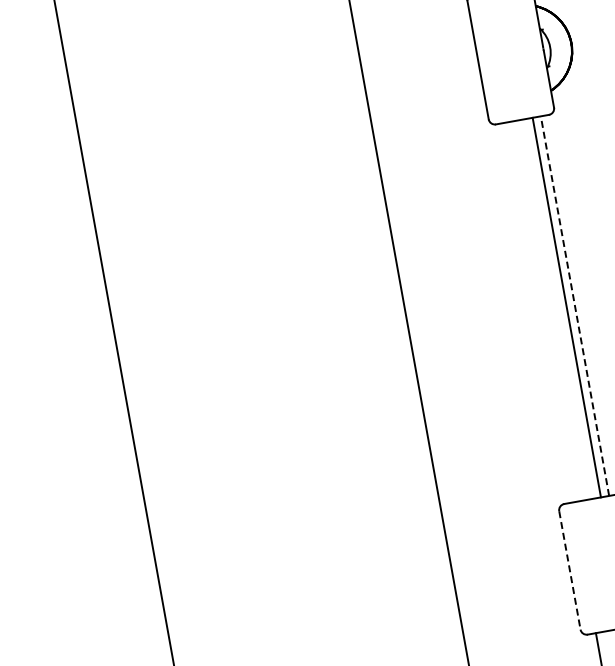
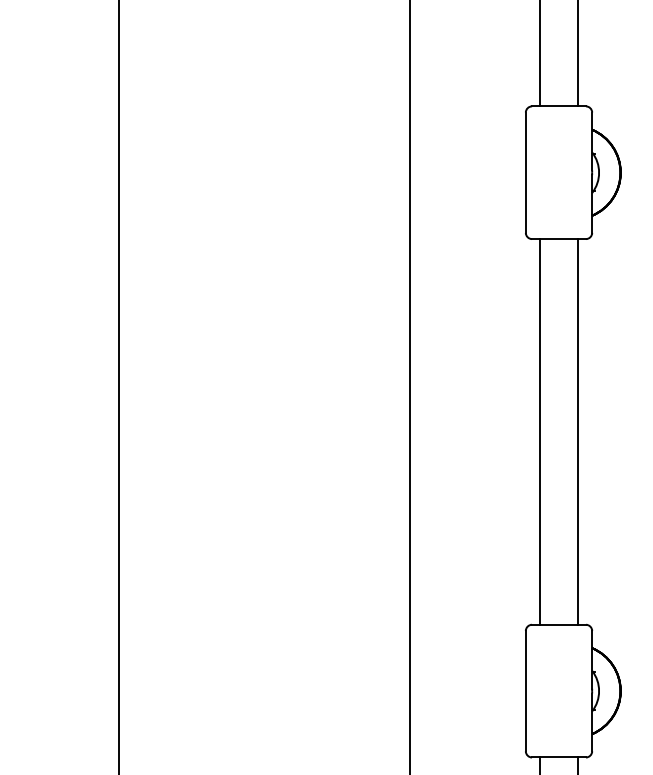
line: (574, 305) -> (577, 431), dashed -> solid
line: (566, 307) -> (540, 431), moved
line: (569, 570) -> (525, 691), dashed -> solid

